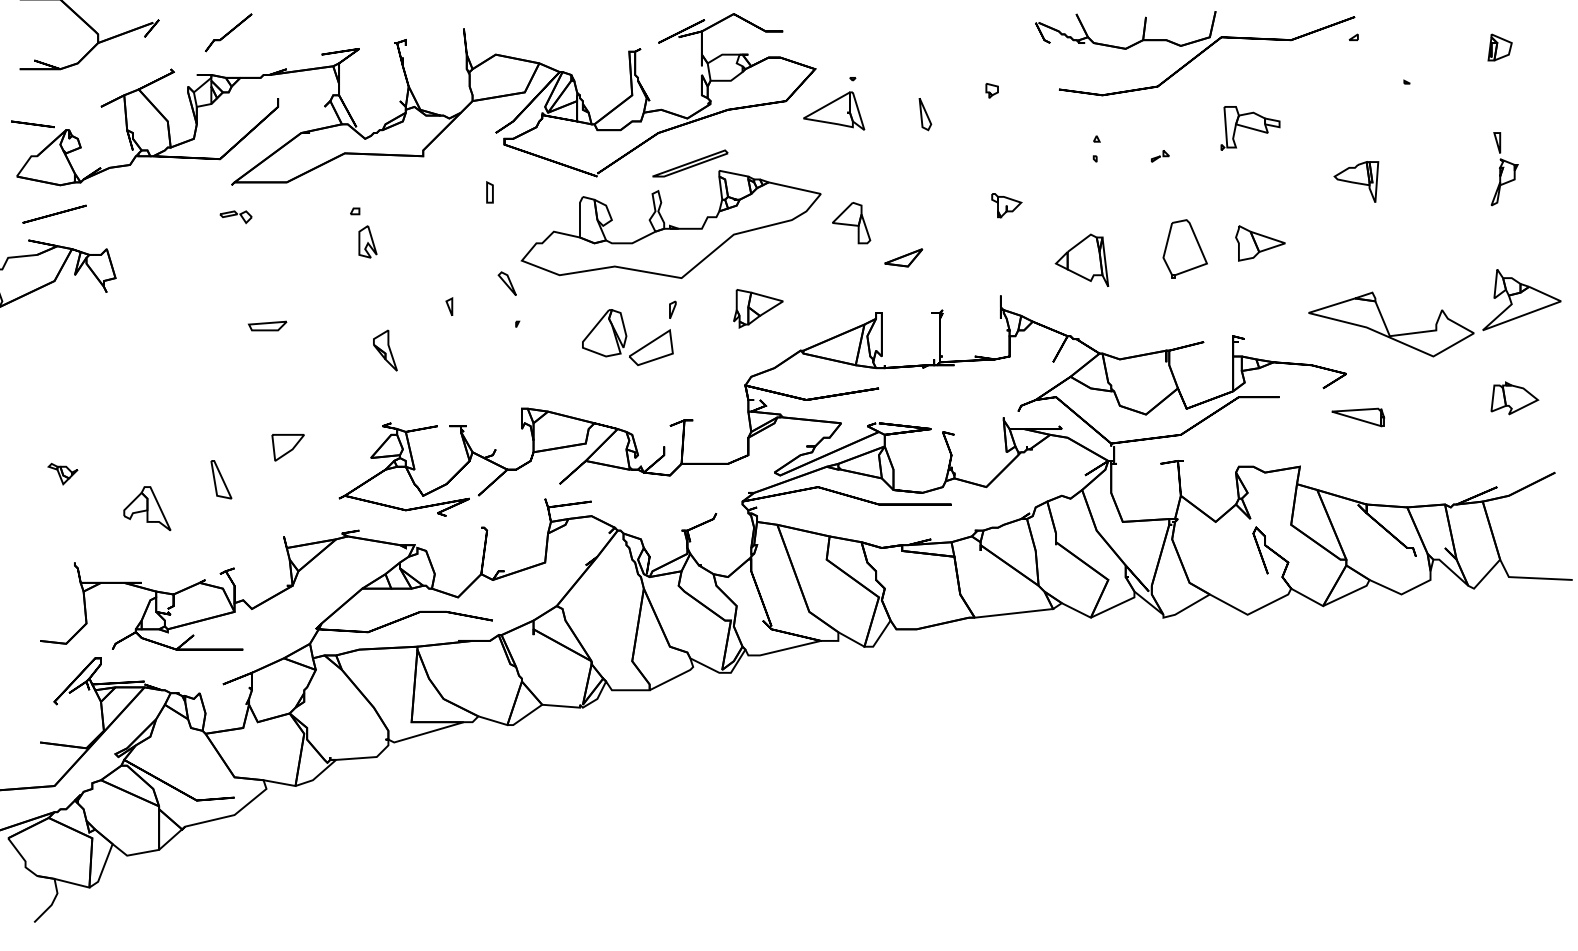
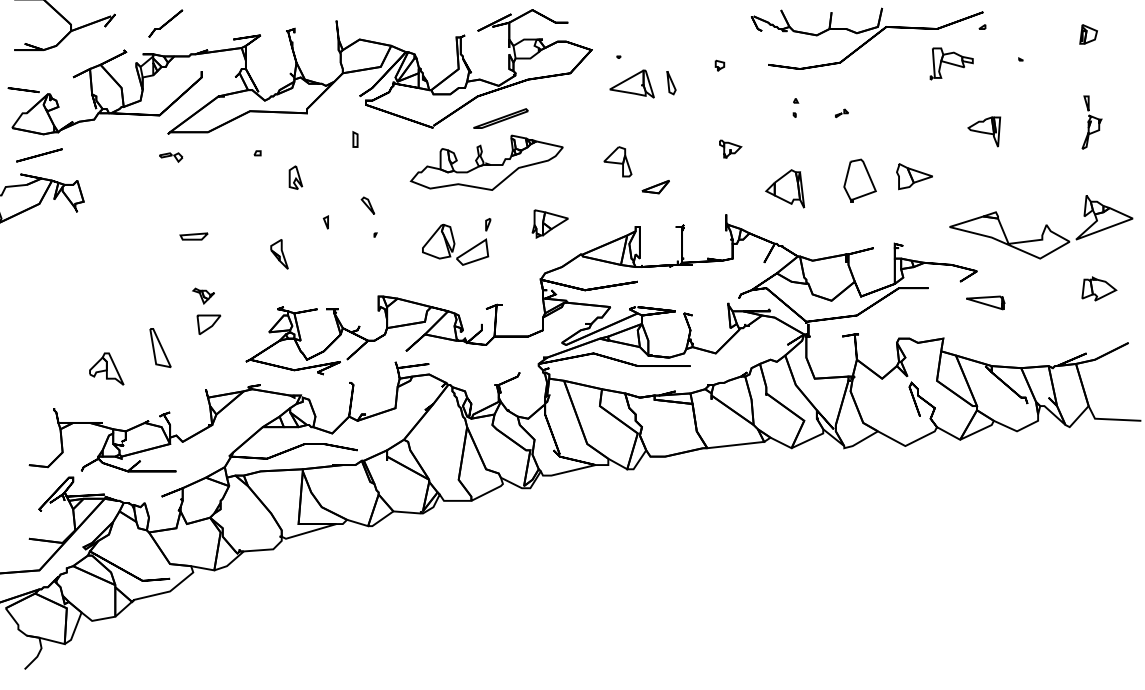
part: (834, 110) -> (632, 83), moved
part: (1250, 128) -> (951, 64), moved
part: (670, 224) -> (486, 162), size x0.7
part: (367, 241) -> (295, 177), moved
part: (62, 473) -> (203, 295), moved
part: (221, 479) -> (160, 347), size x1.4

